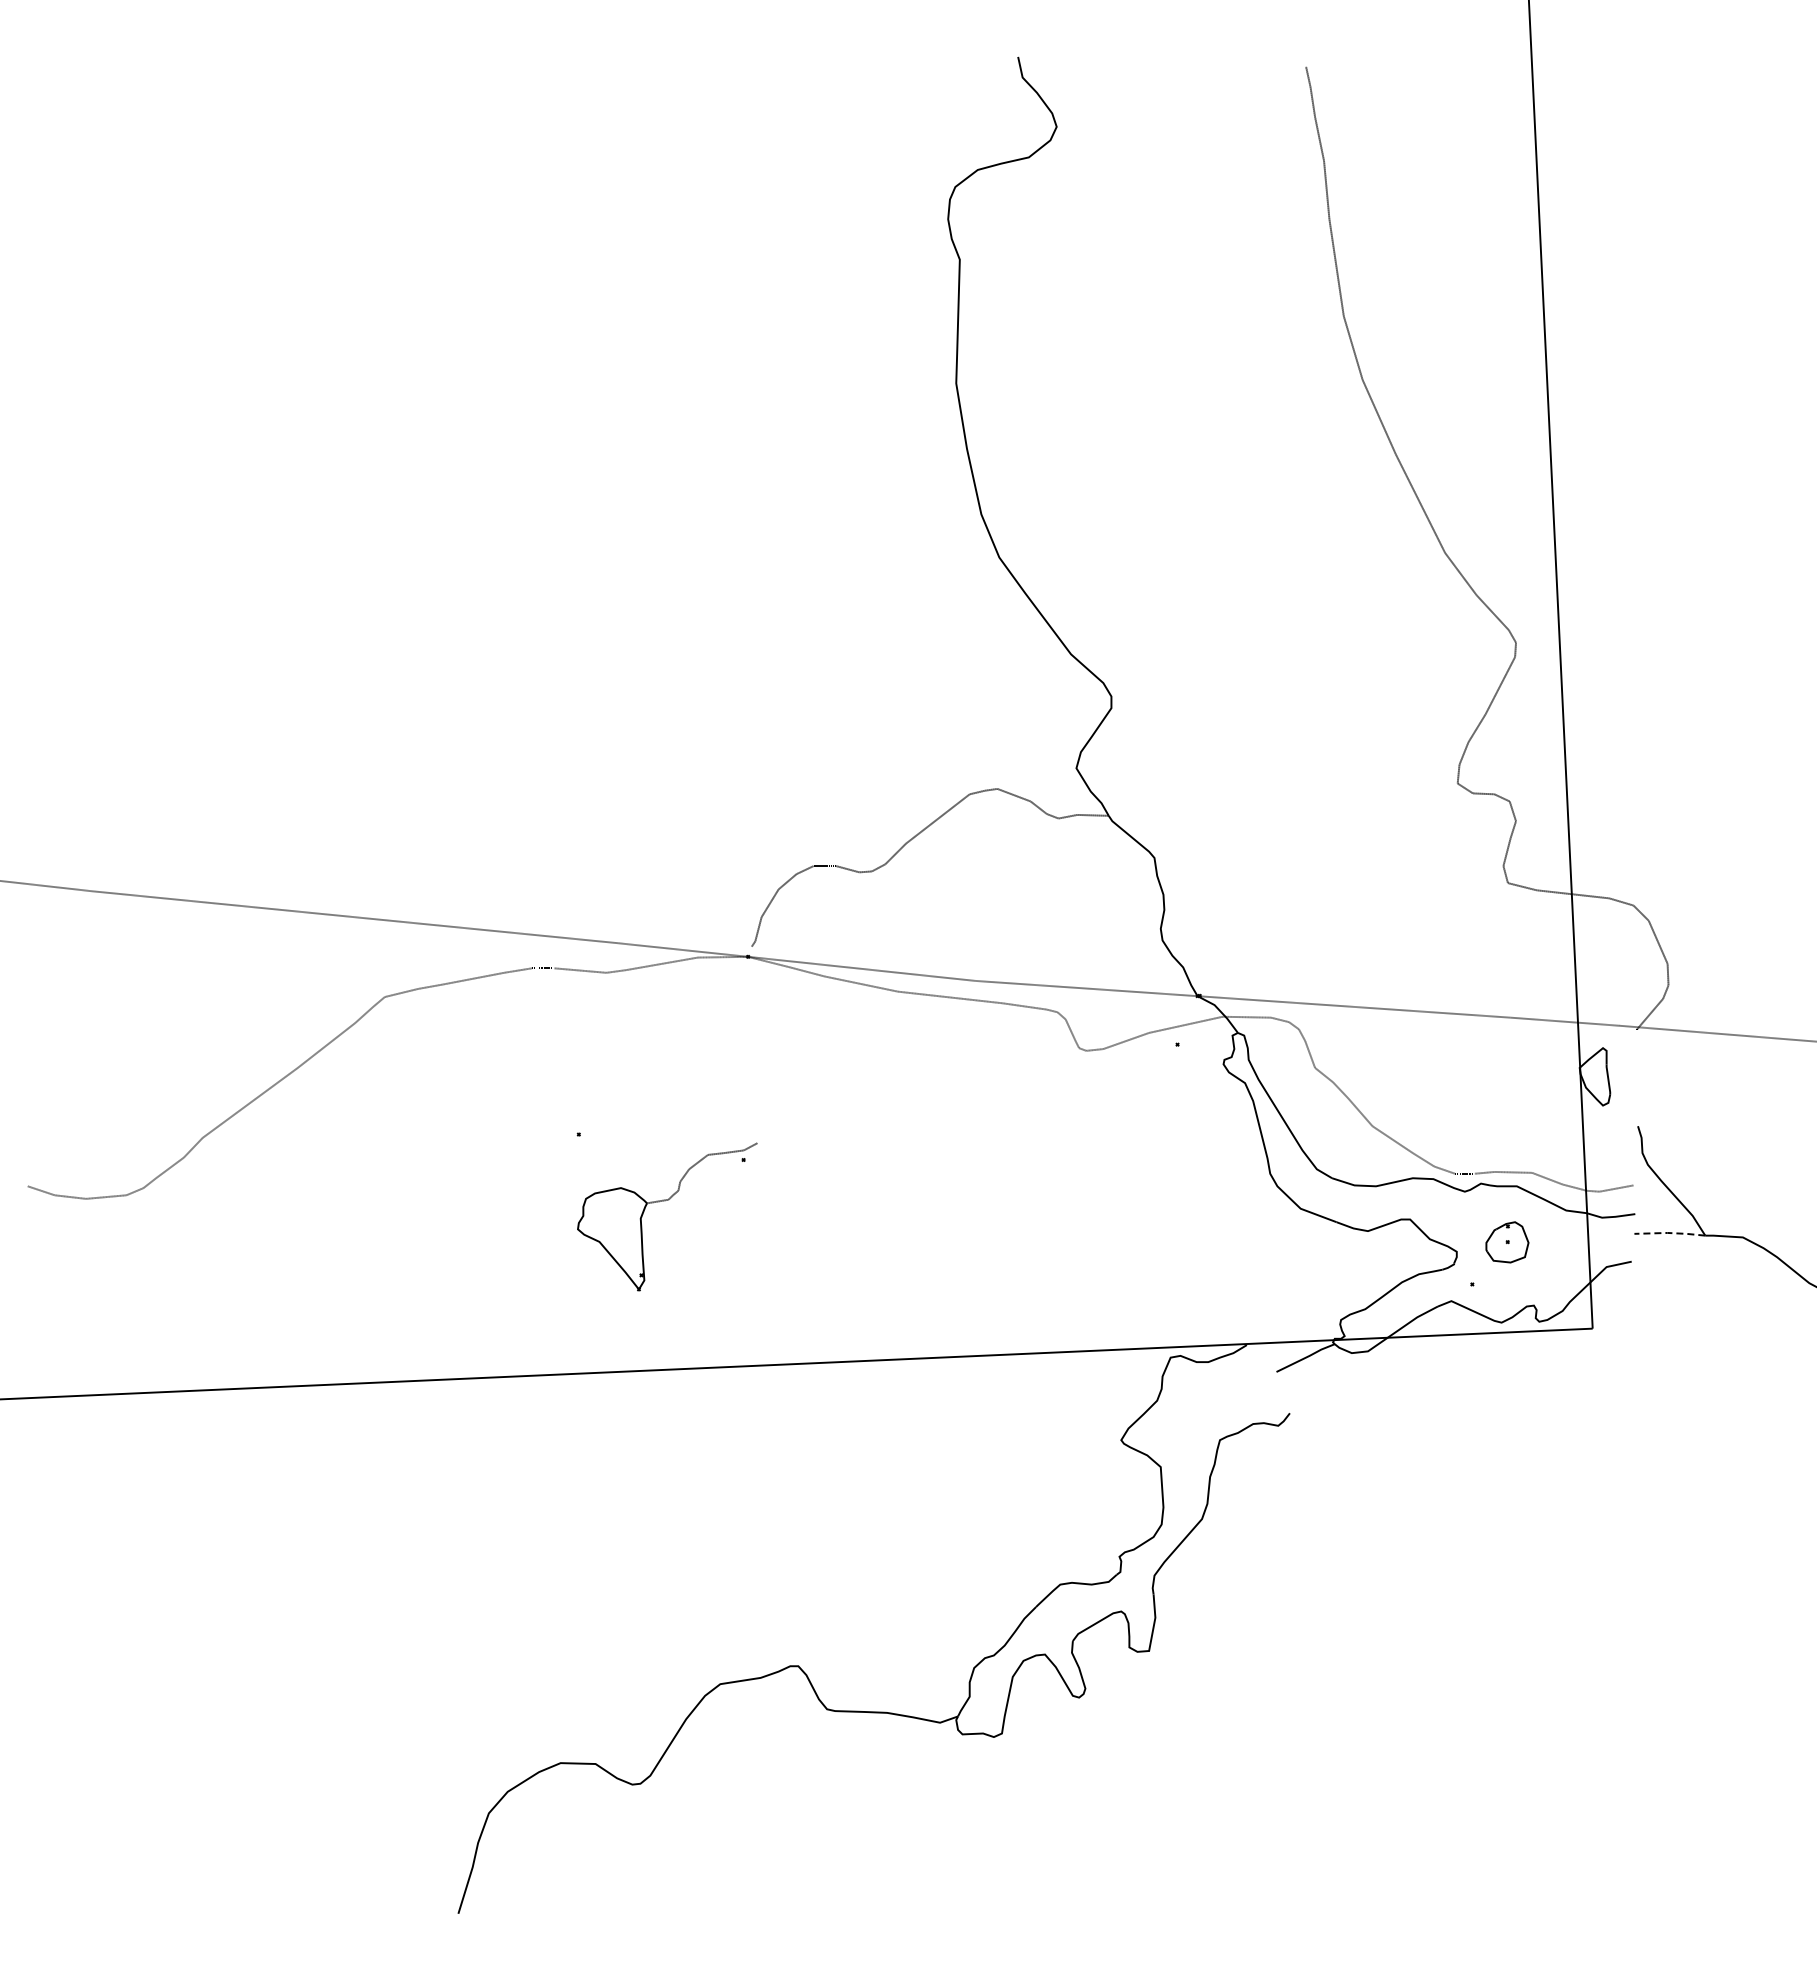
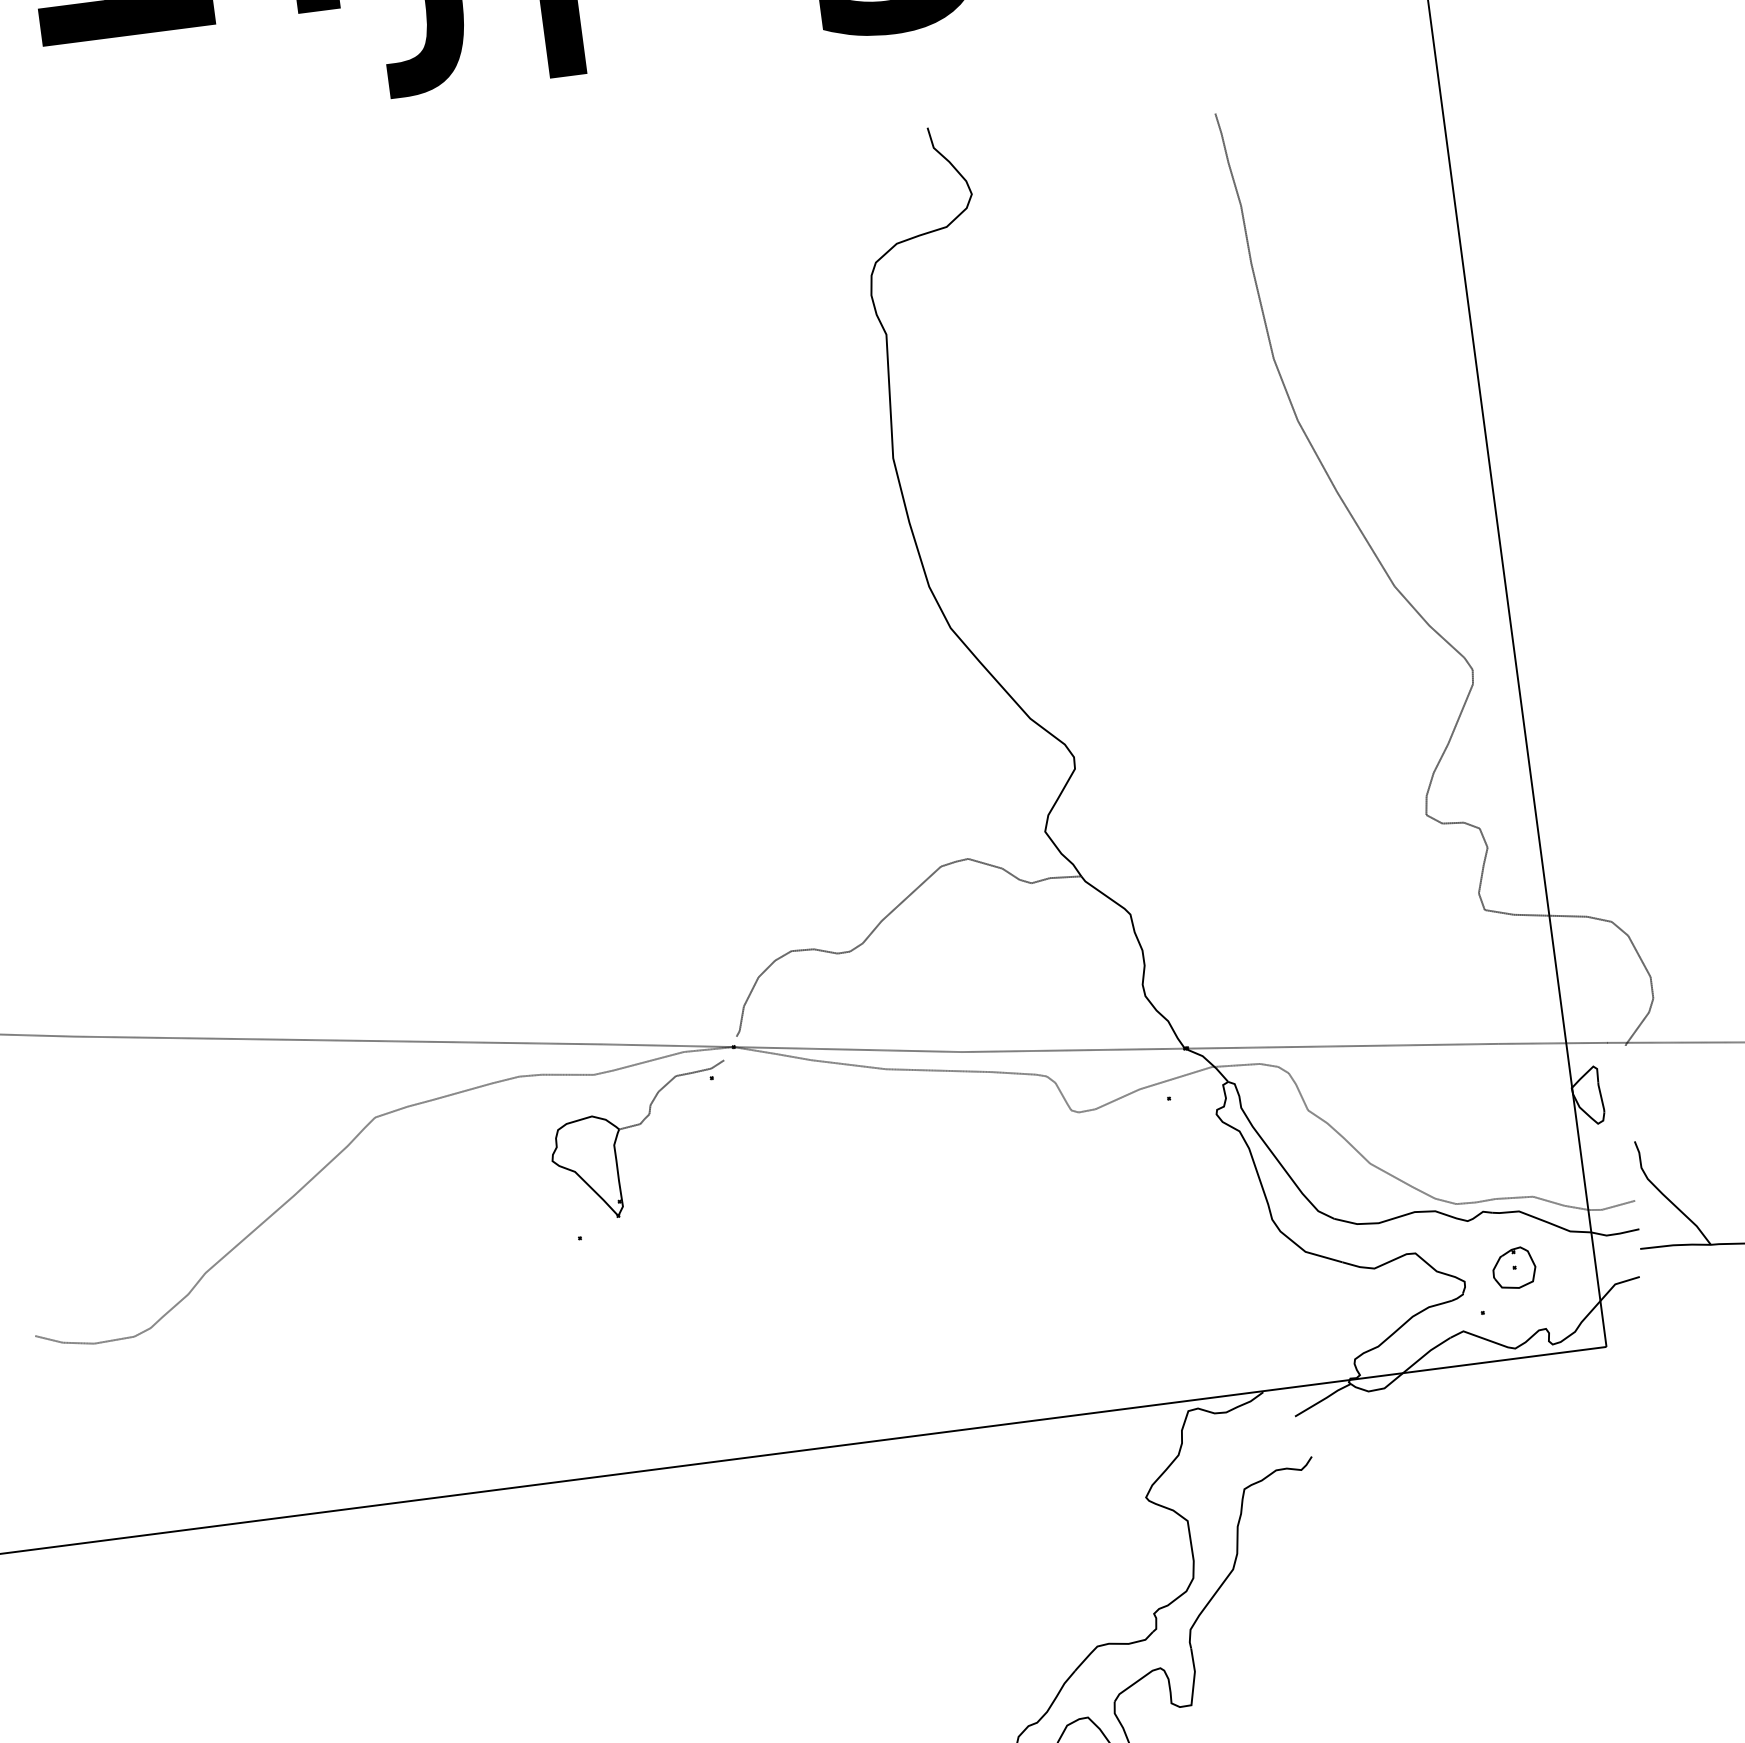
part: (665, 1201) -> (637, 1126), moved
line: (1669, 1233) -> (1675, 1245), dashed -> solid

